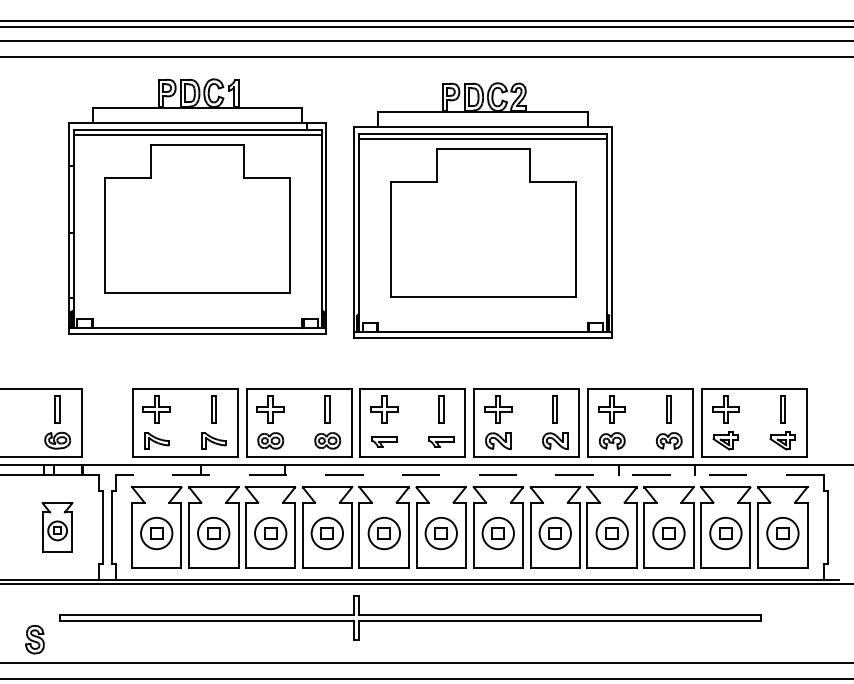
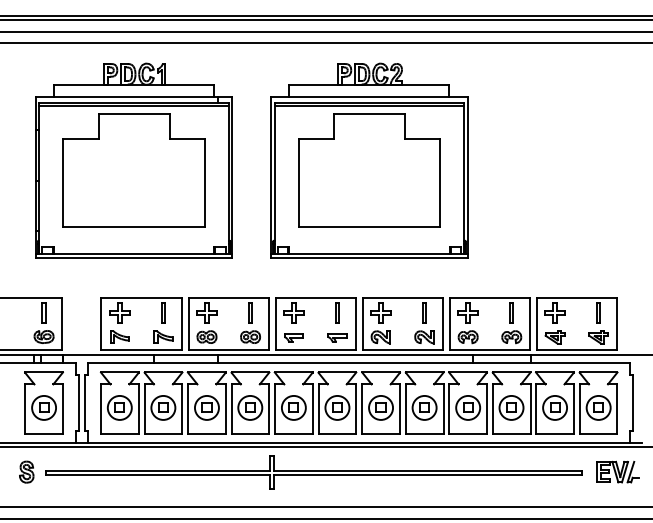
part: (196, 205) -> (133, 160), moved
line: (470, 475) -> (359, 363), dashed -> solid
part: (56, 526) -> (43, 402), size x1.67
part: (807, 616) -> (617, 471), added
part: (34, 638) -> (26, 471), moved

